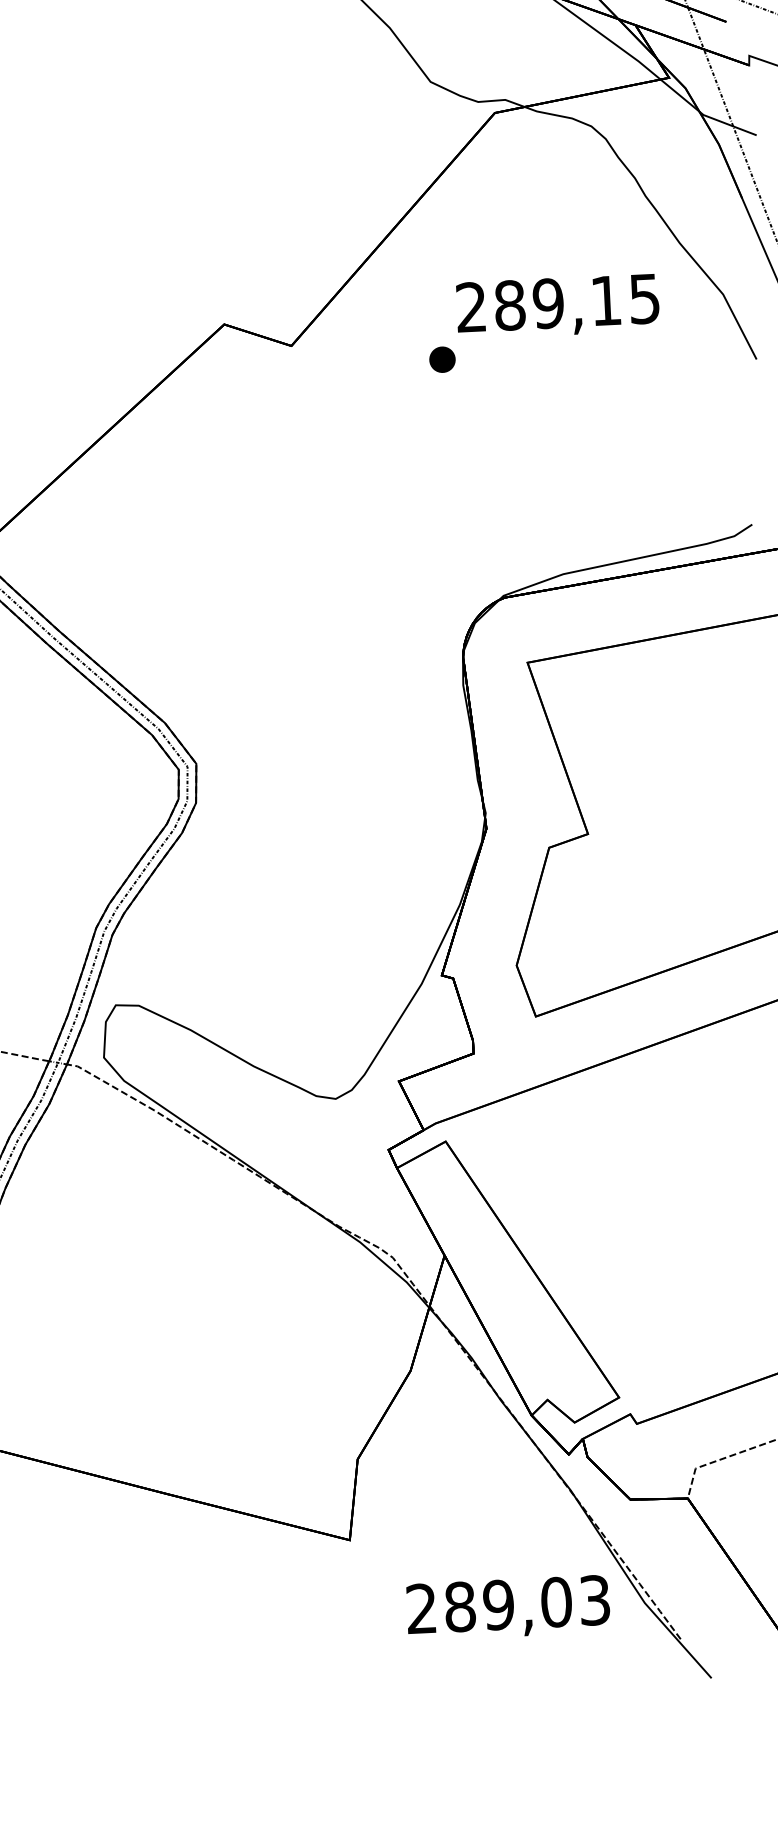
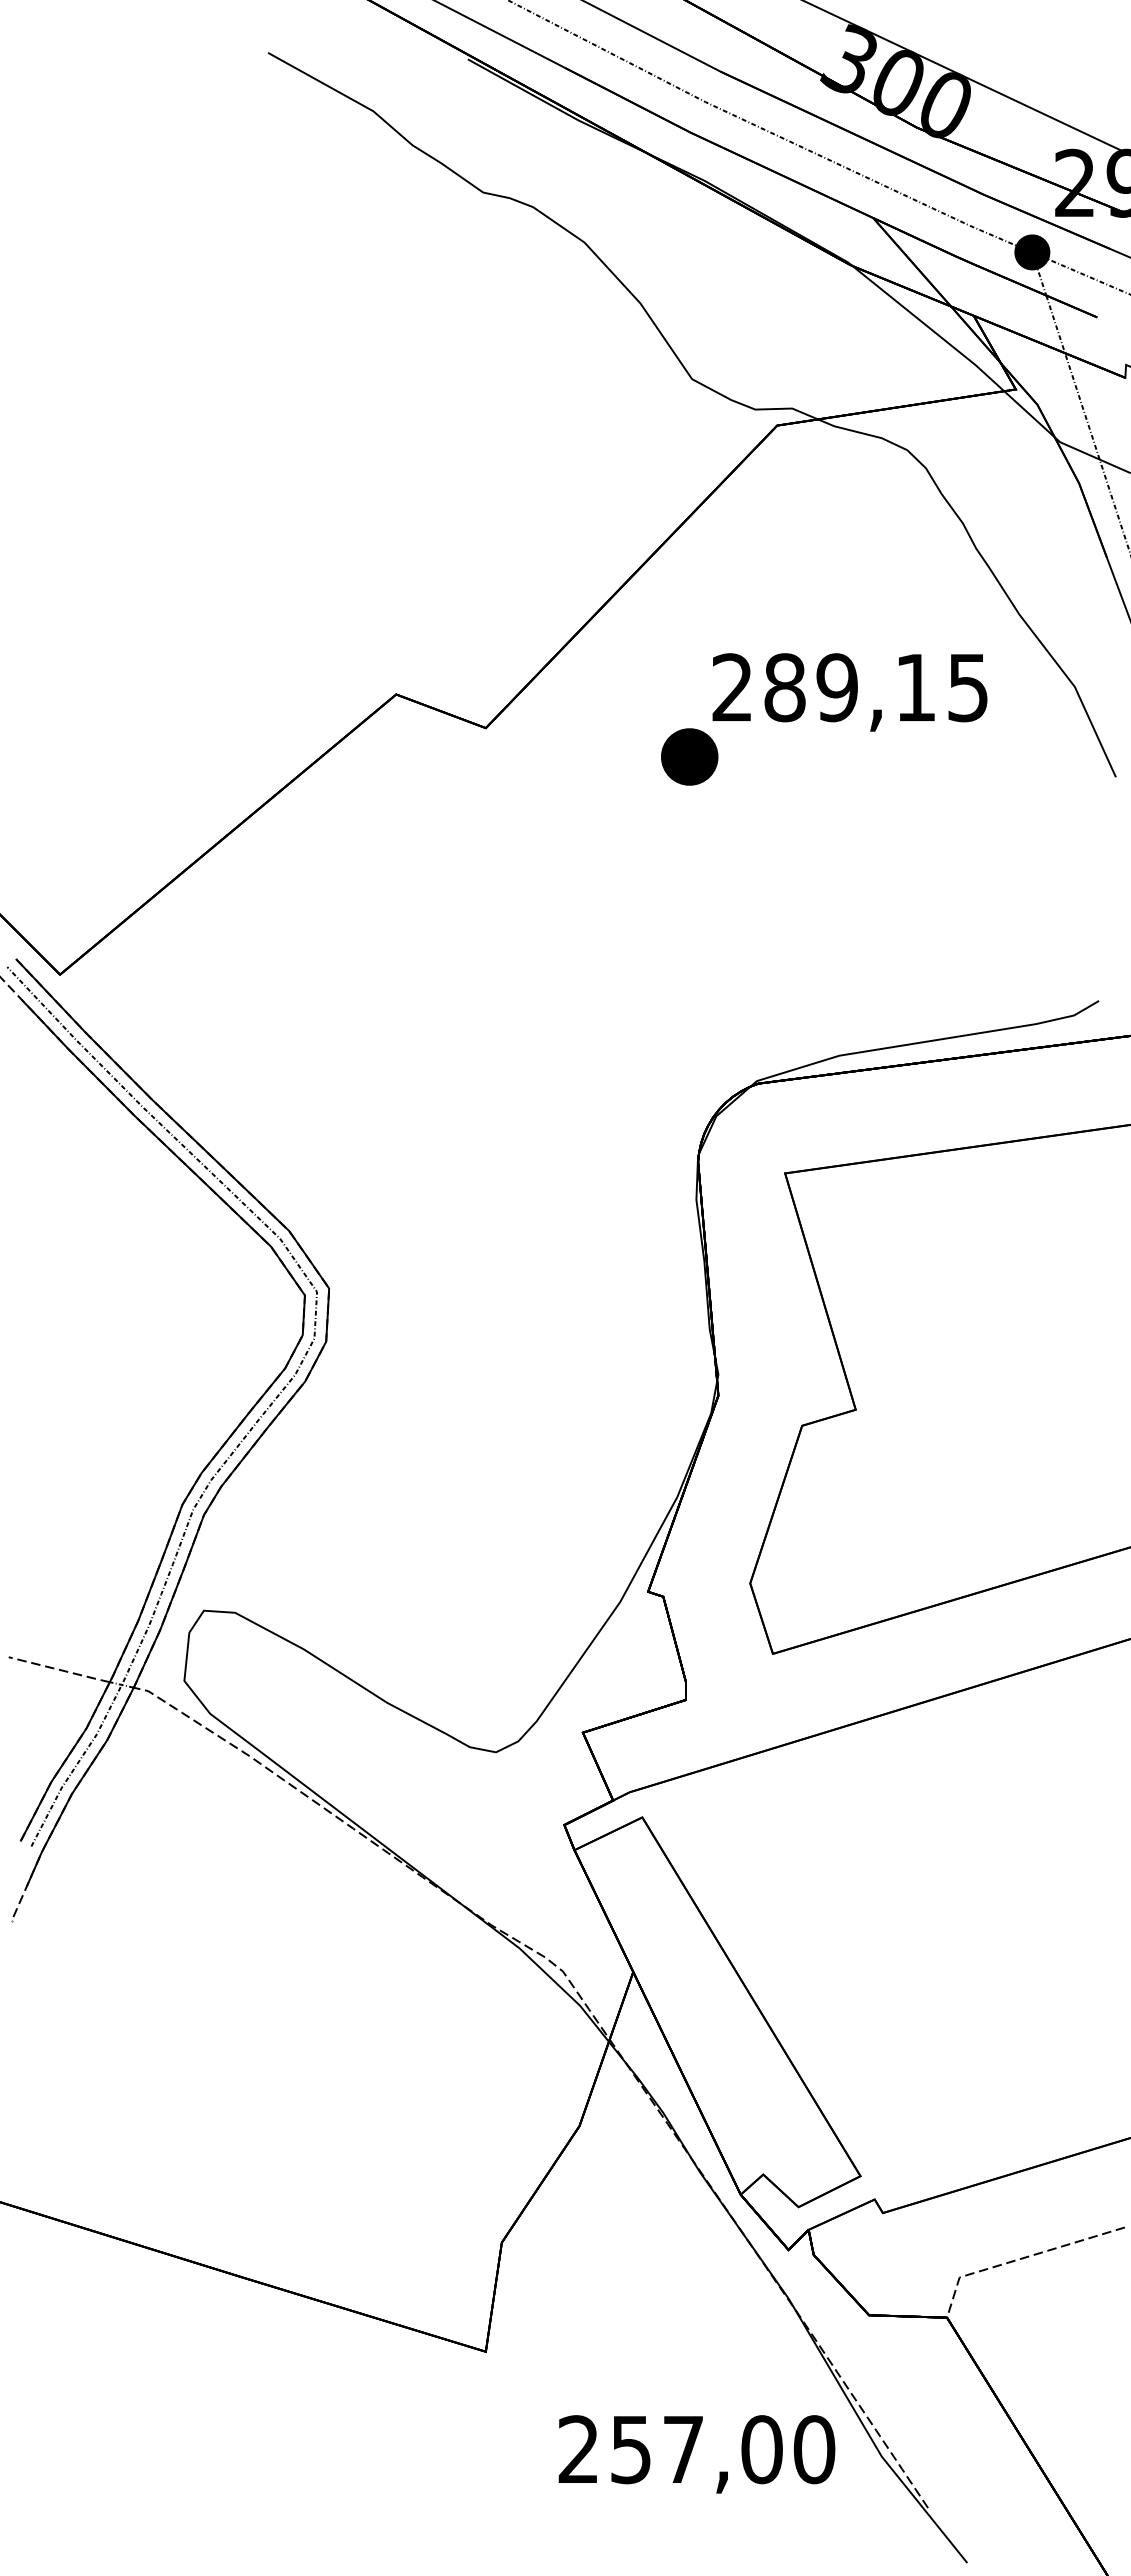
part: (442, 359) -> (689, 756), size x1.6
text: (527, 1603) -> (722, 2449), 289,03 -> 257,00

